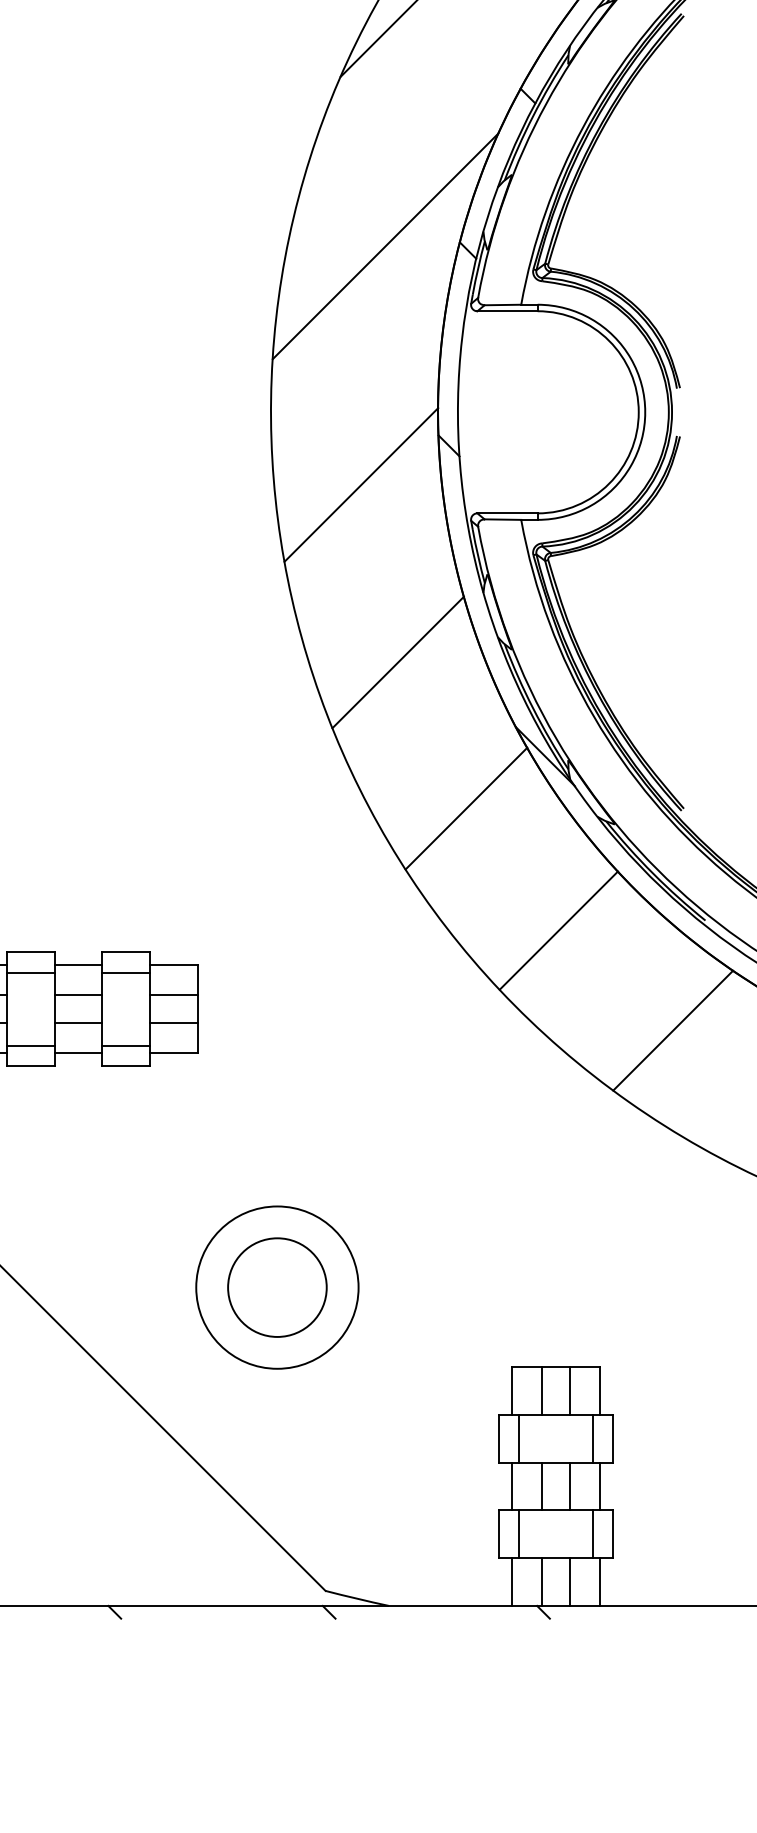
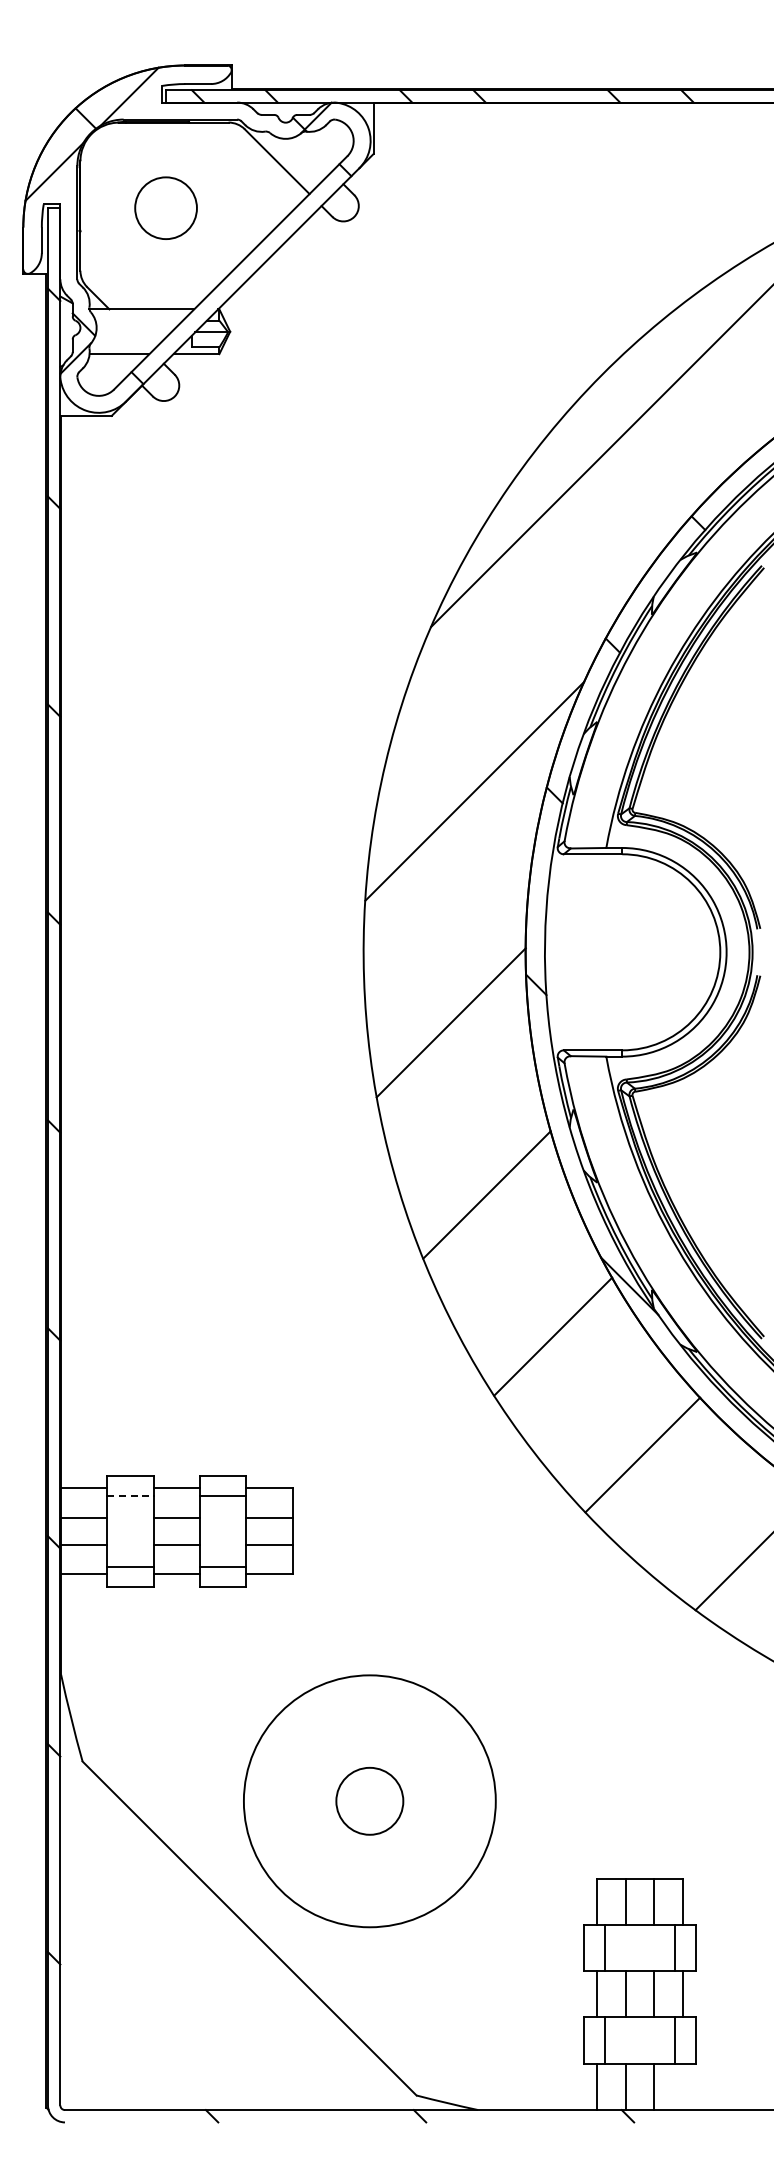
line: (31, 972) -> (131, 1495), solid -> dashed
circle: (277, 1287) -> (369, 1801), size x0.7
circle: (277, 1287) -> (369, 1801), size x1.6
line: (599, 1581) -> (682, 2086), removed

